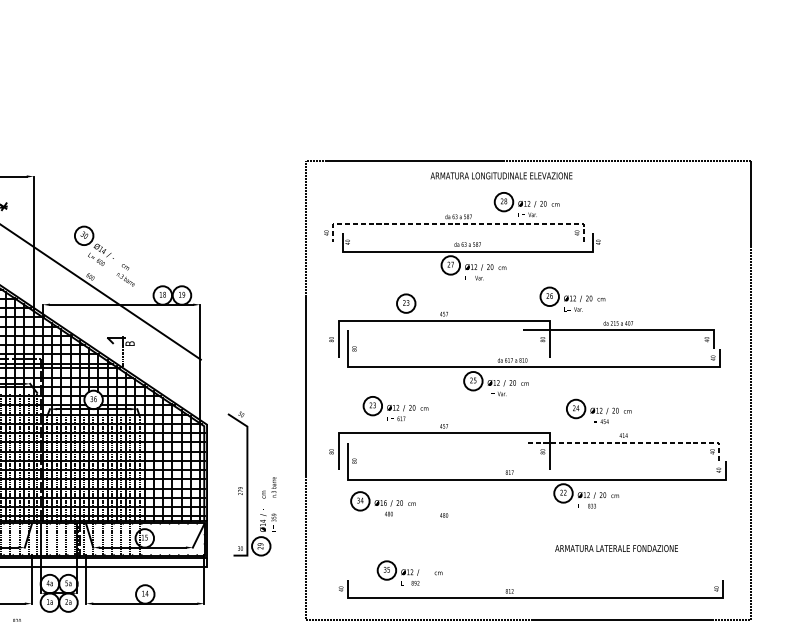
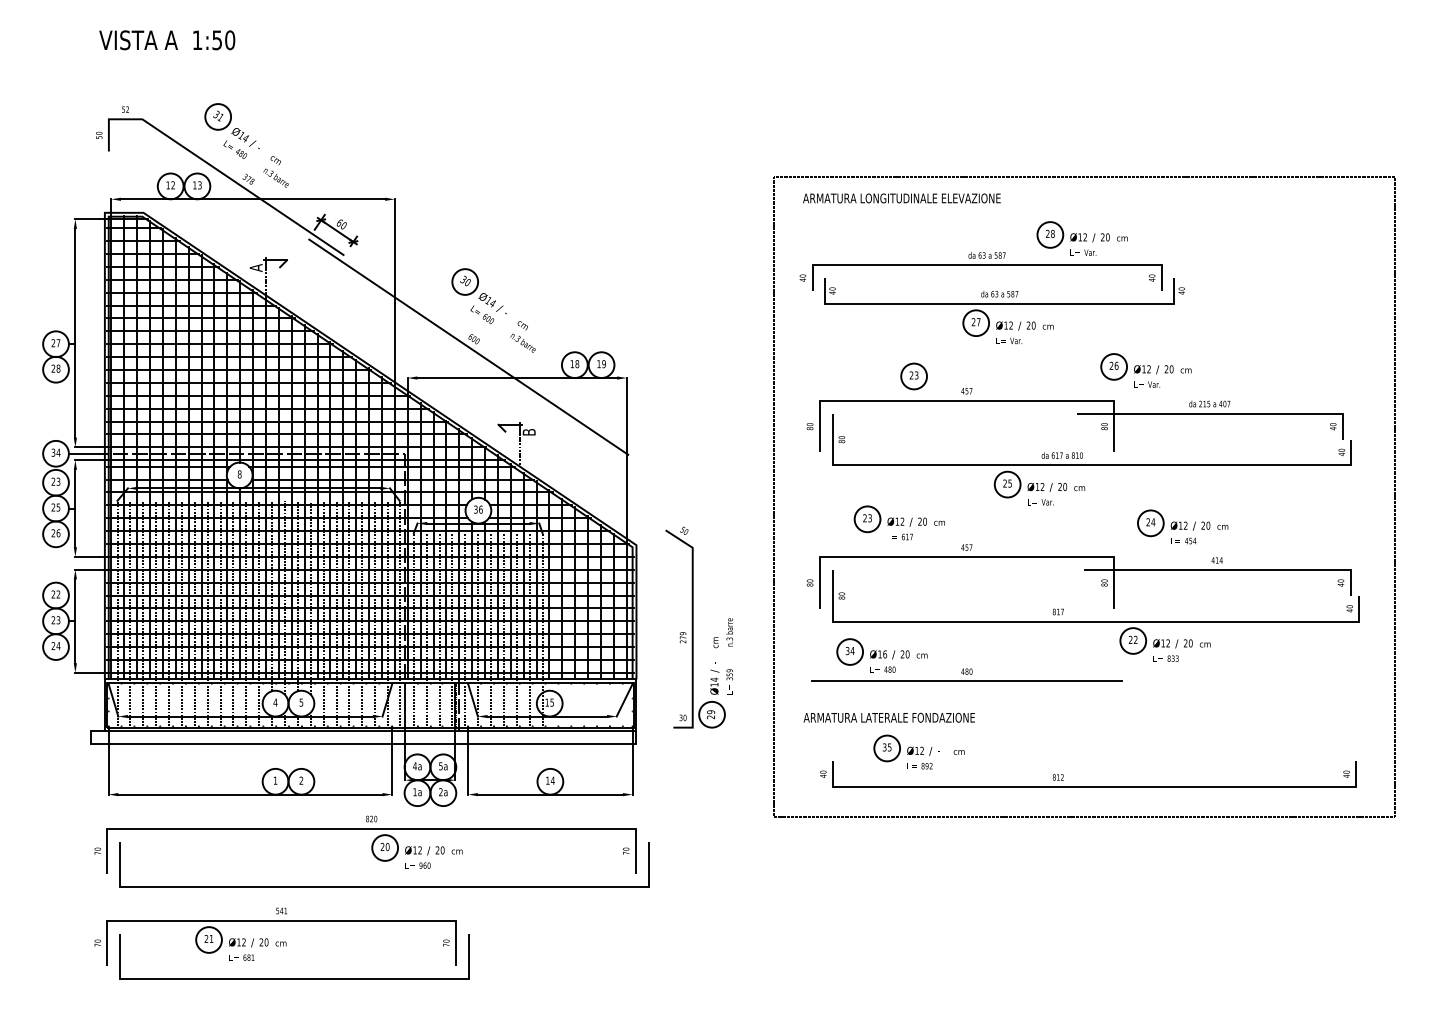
text: (501, 175) -> (901, 198), moved
line: (458, 224) -> (987, 265), dashed -> solid
line: (633, 442) -> (1230, 570), dashed -> solid
line: (443, 522) -> (966, 681), added
text: (616, 548) -> (888, 717), moved

